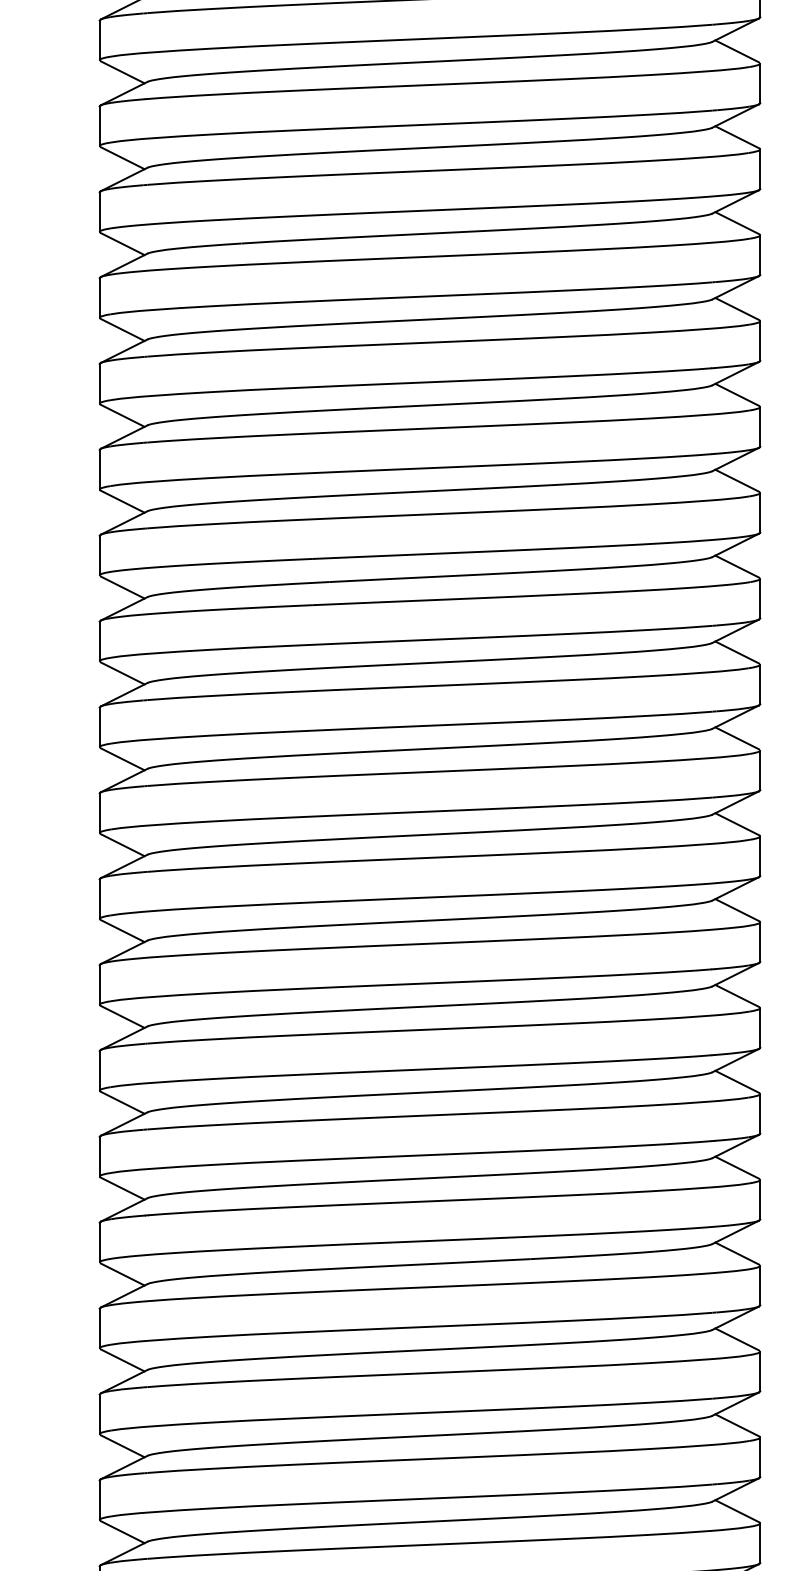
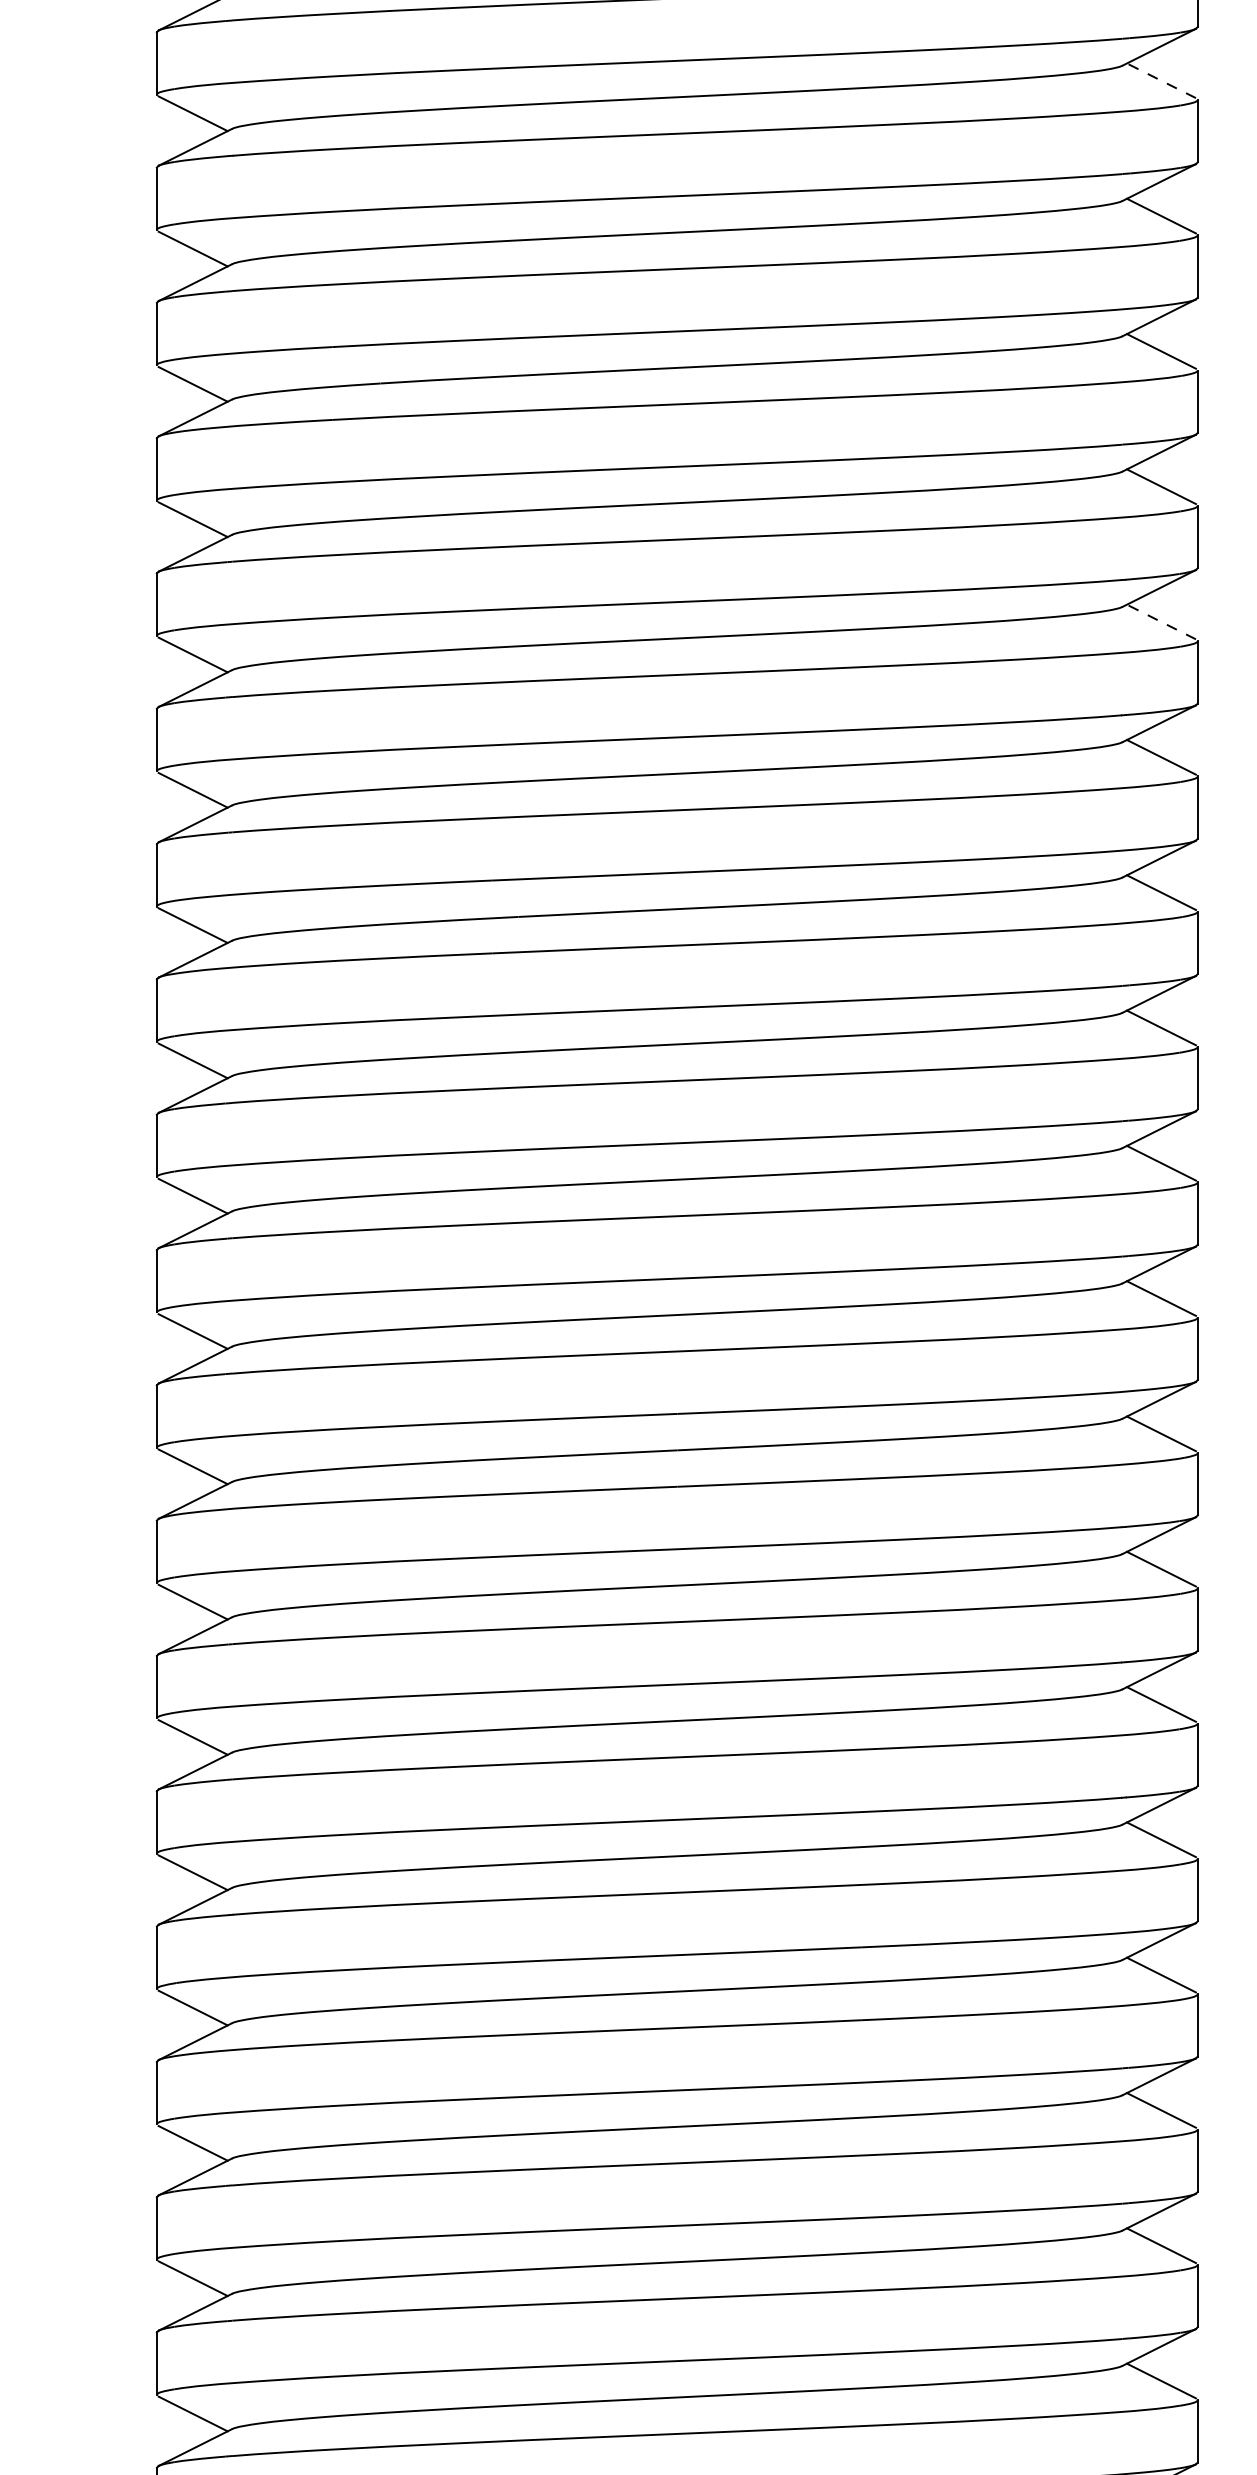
line: (737, 51) -> (1161, 80), solid -> dashed
line: (737, 394) -> (1161, 621), solid -> dashed

